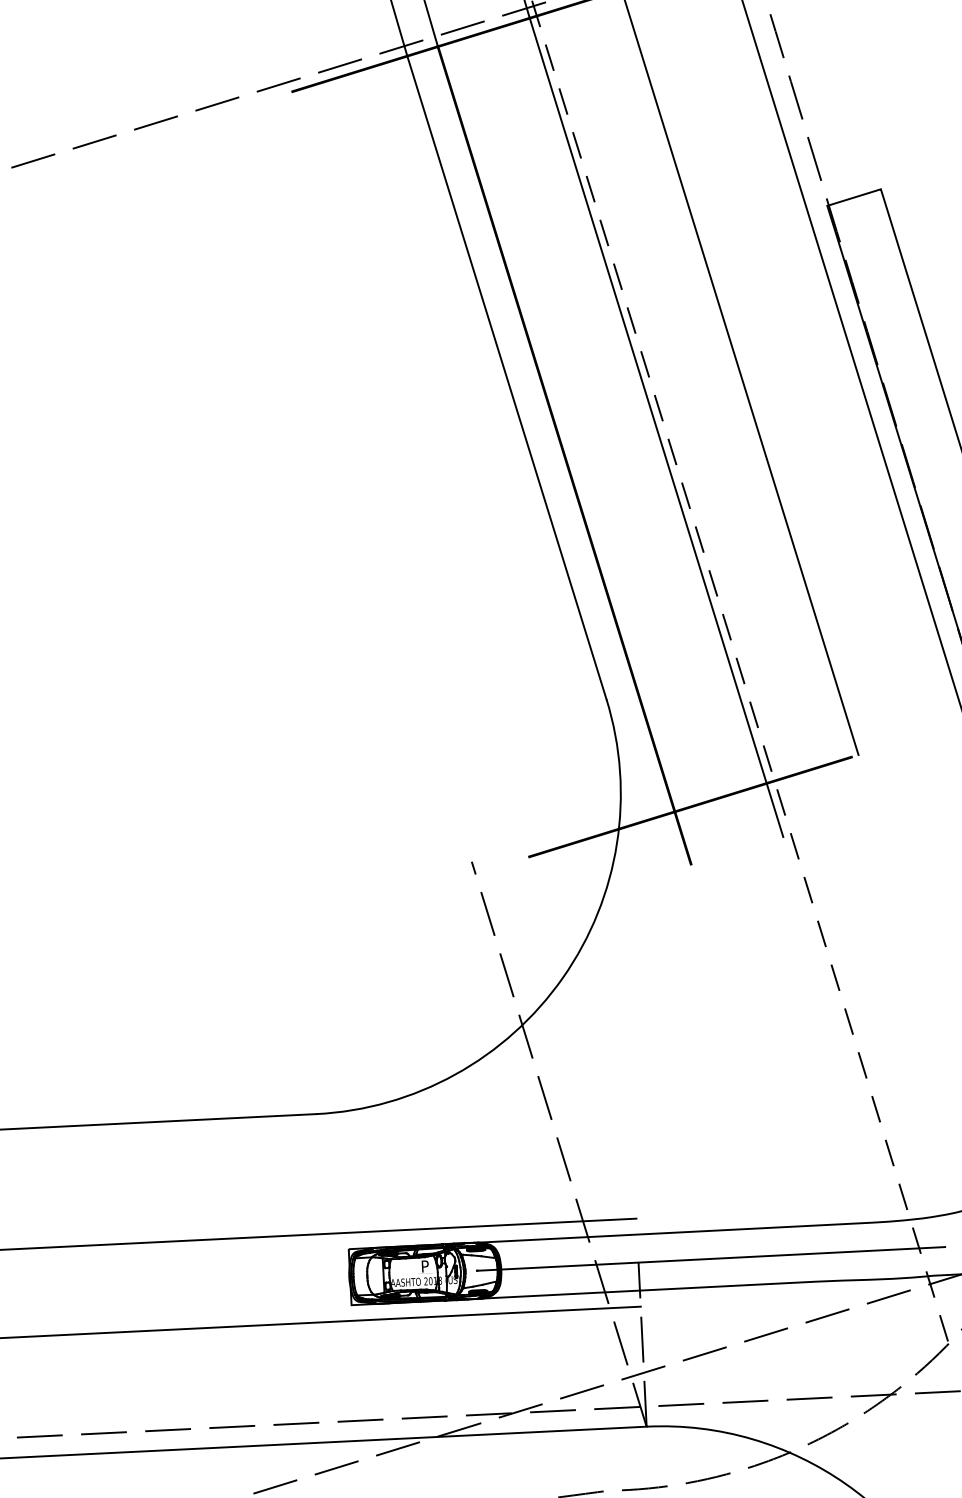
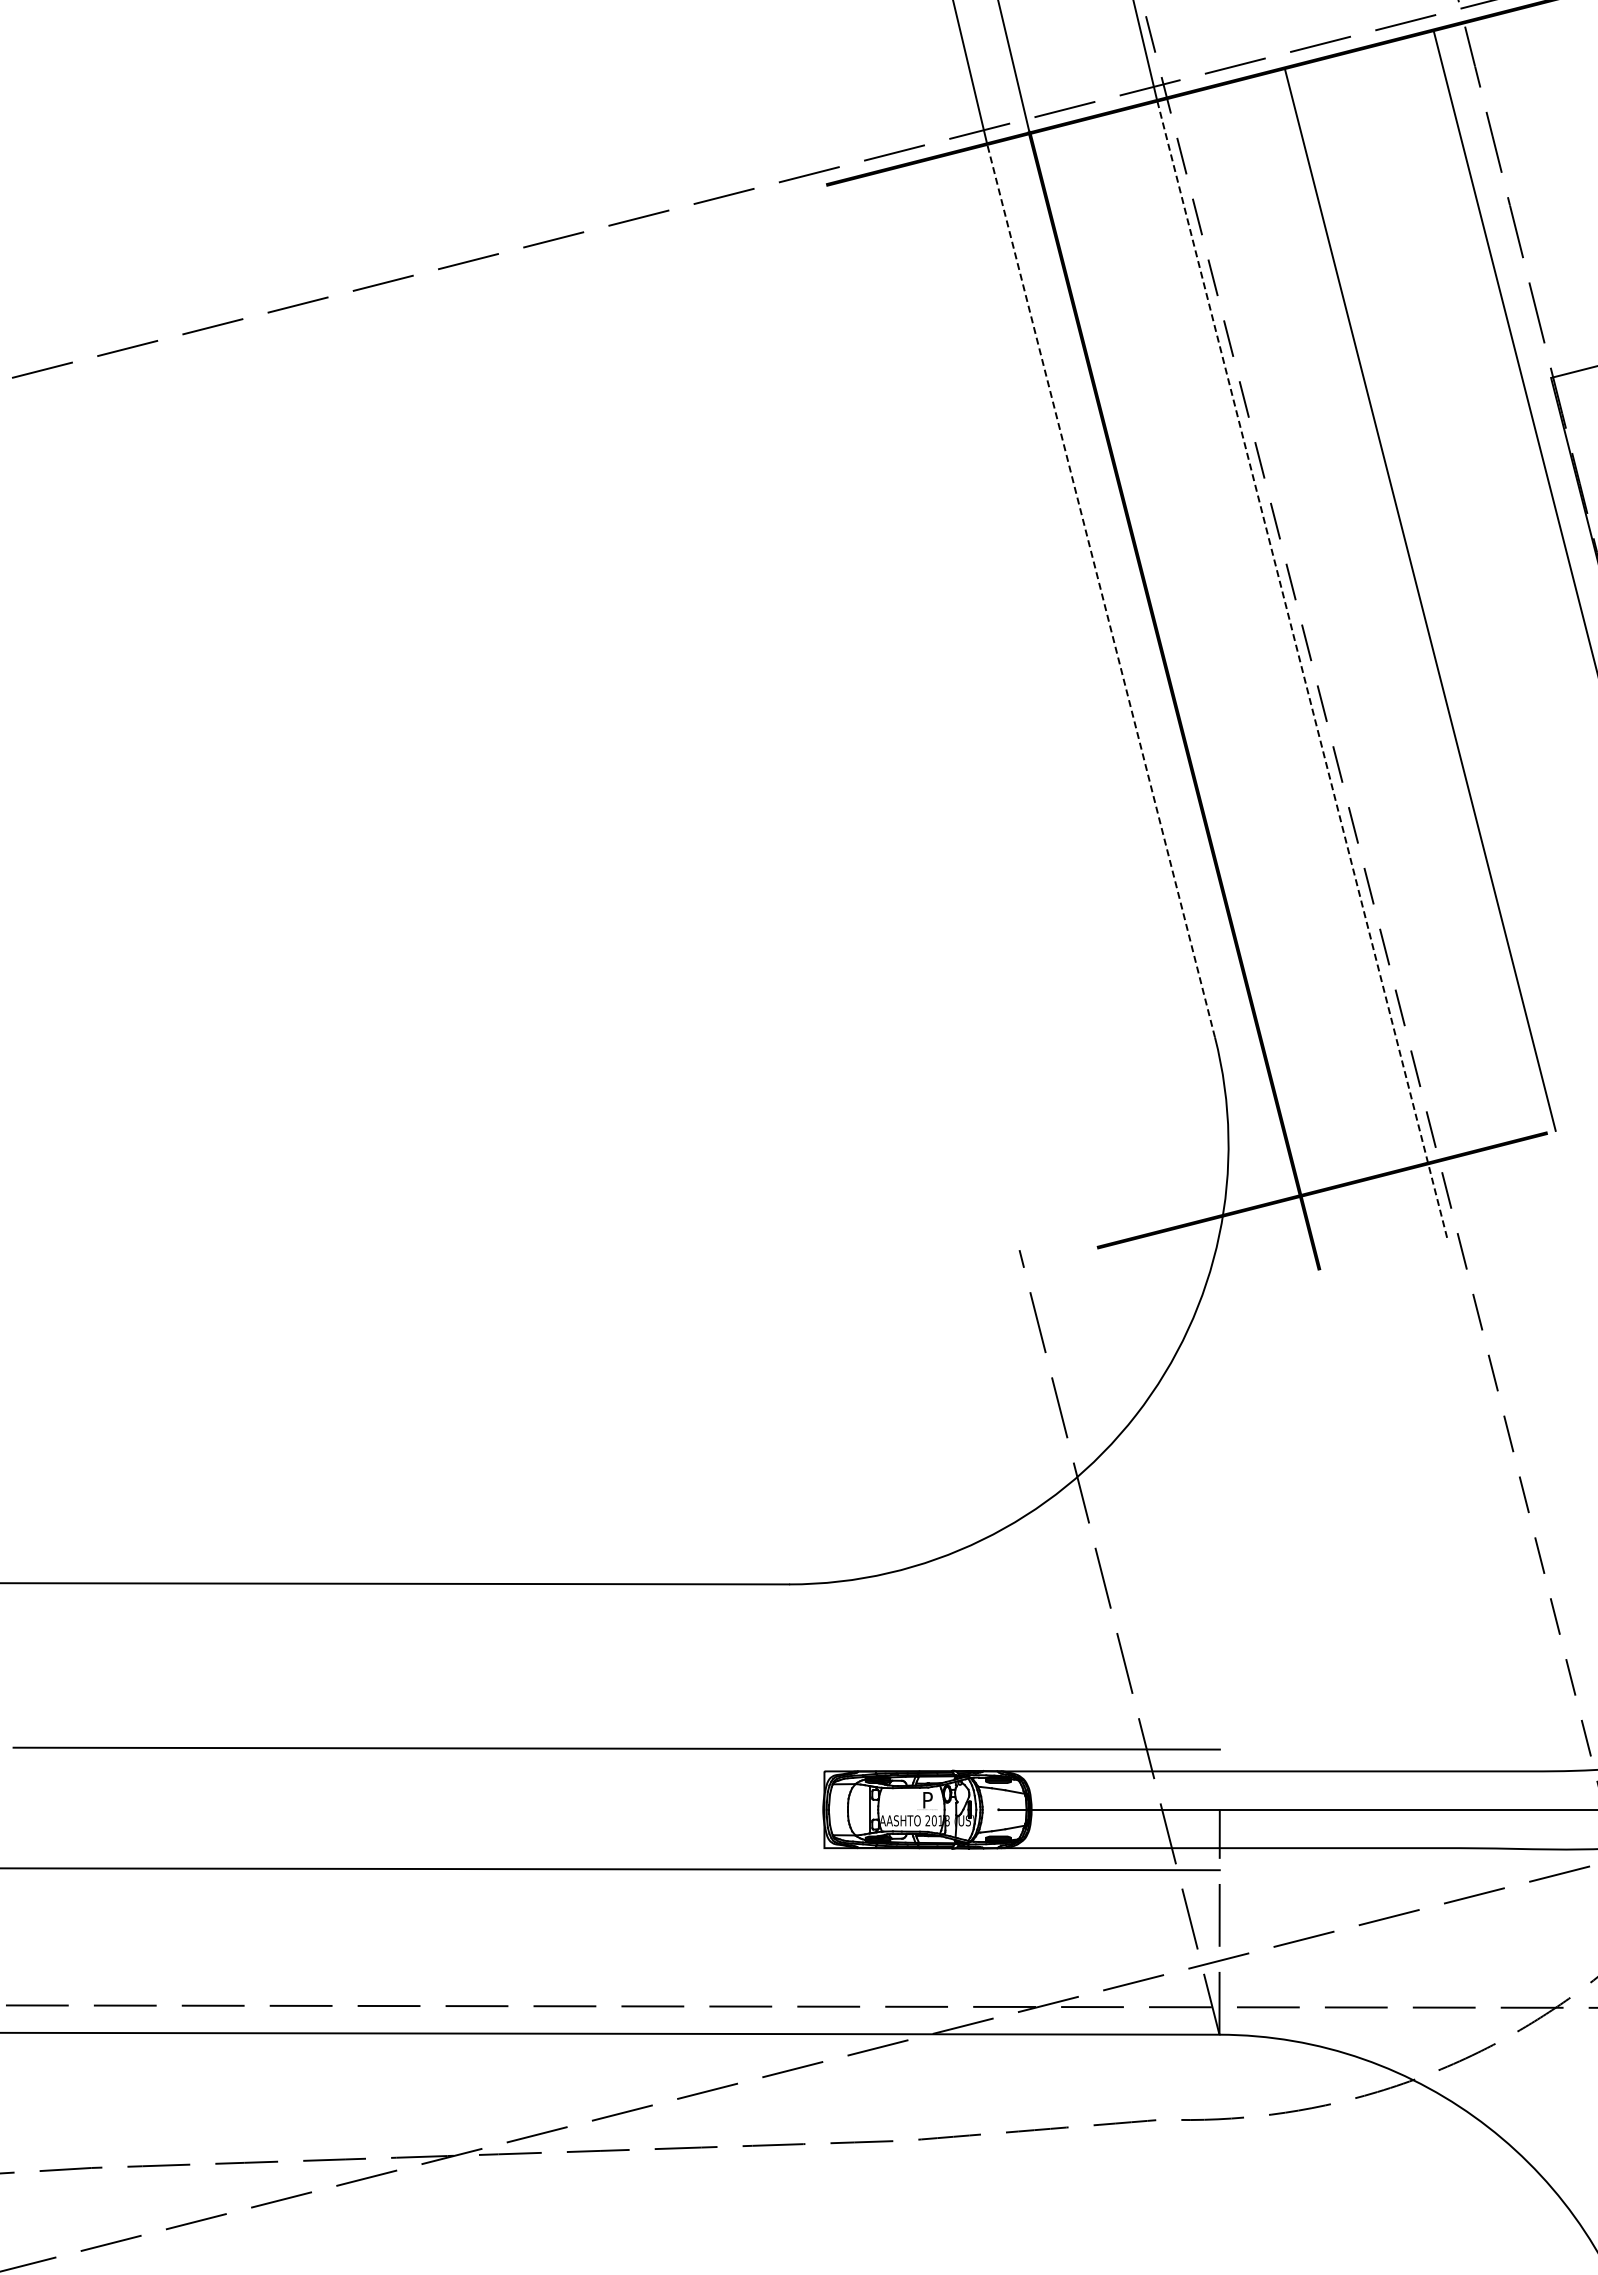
line: (507, 377) -> (1101, 590), solid -> dashed
line: (655, 427) -> (1301, 668), solid -> dashed

